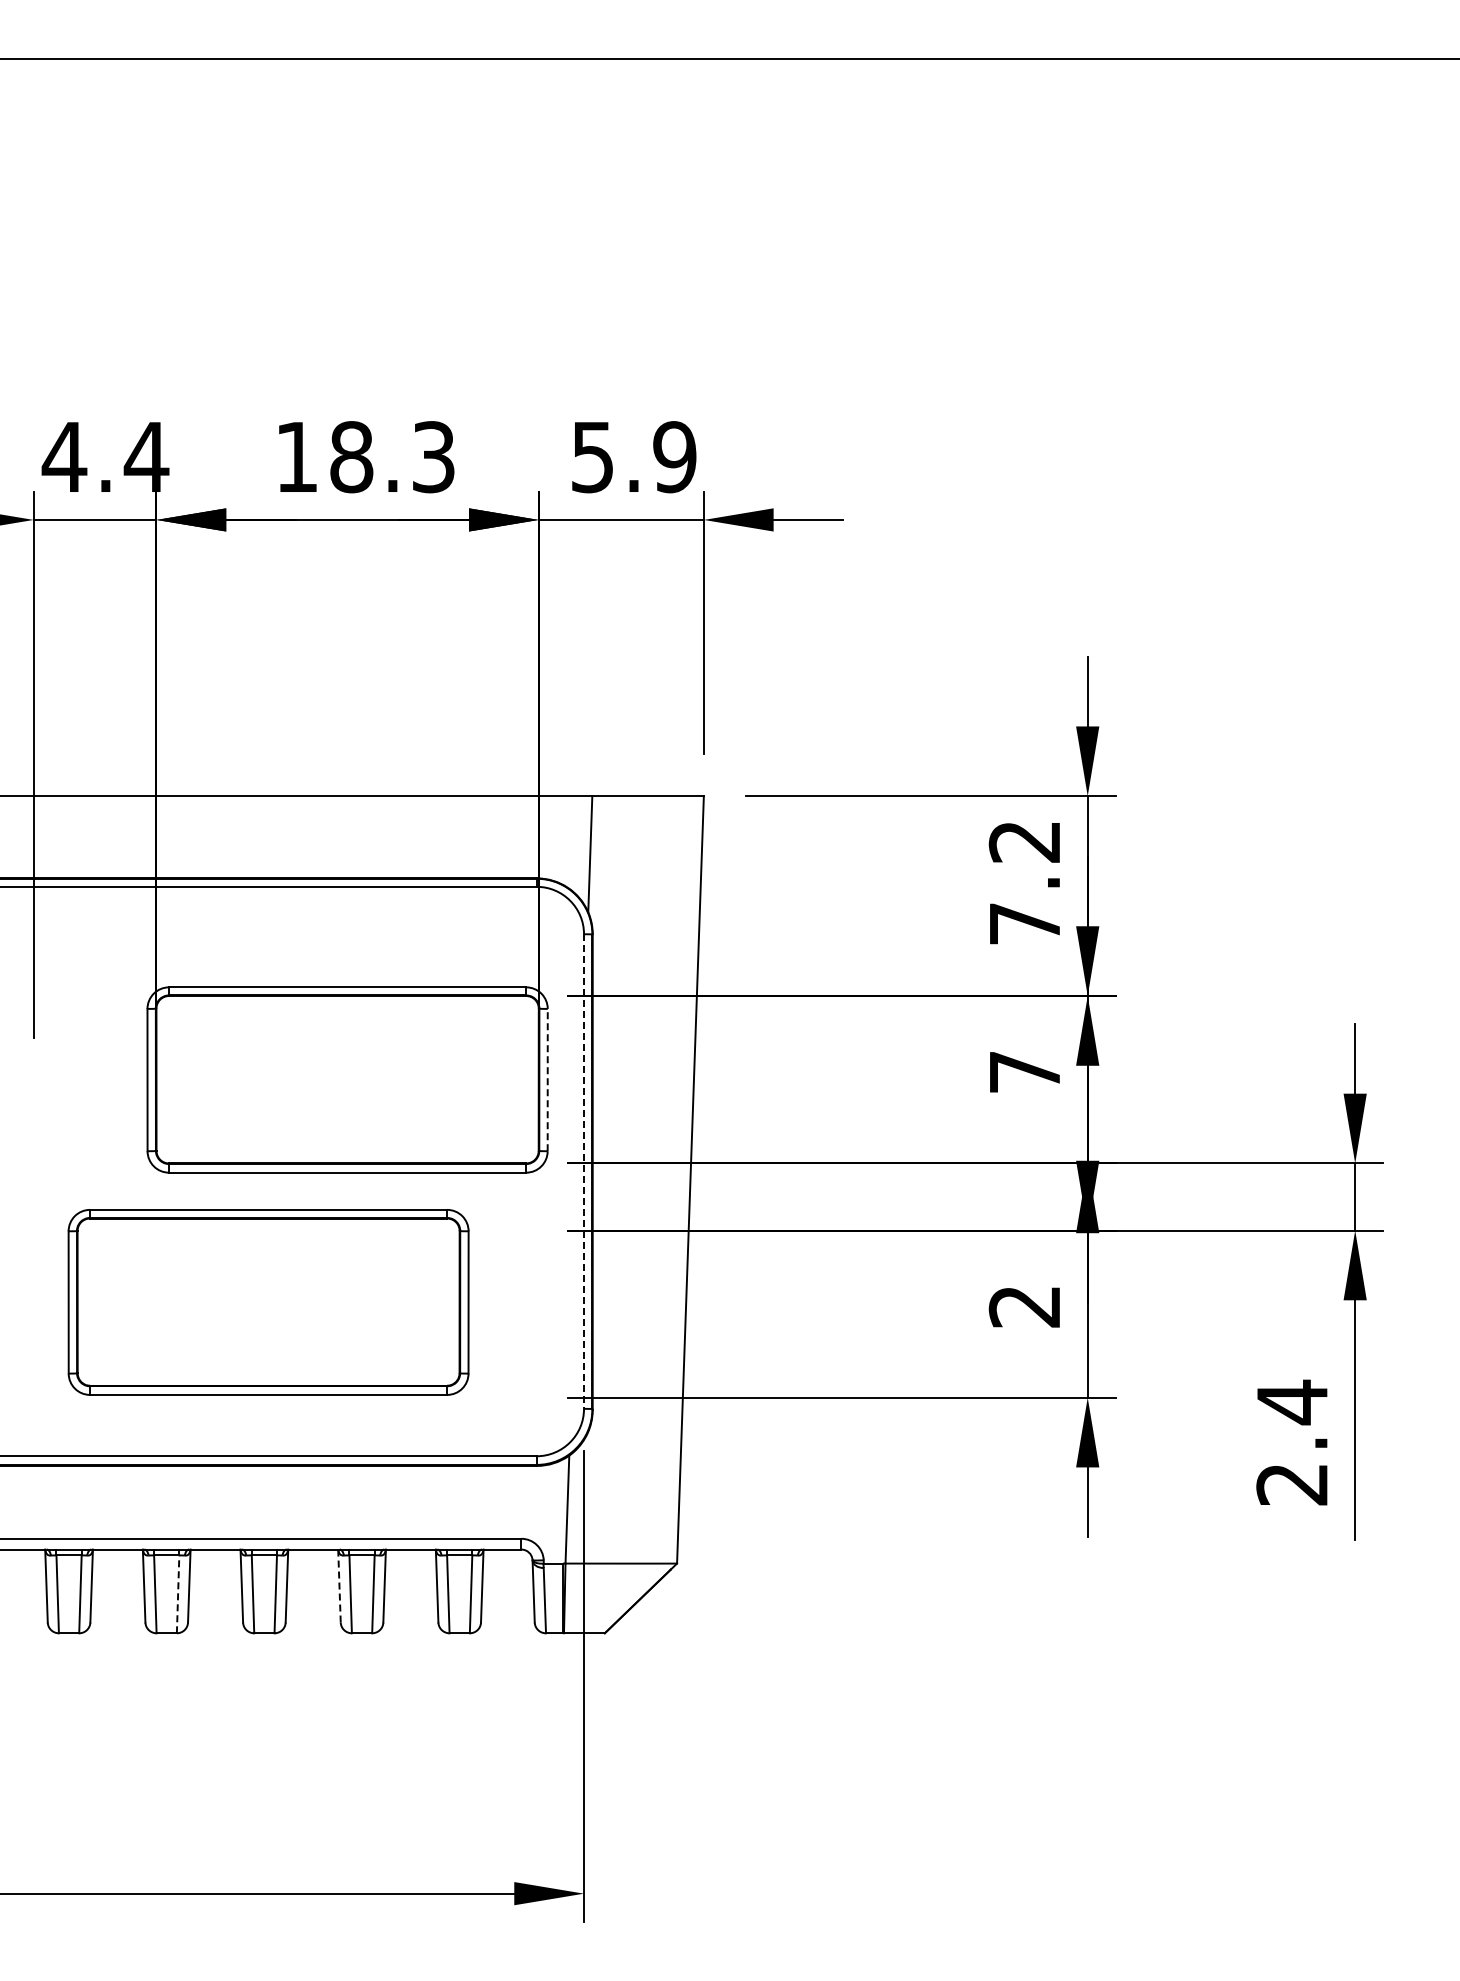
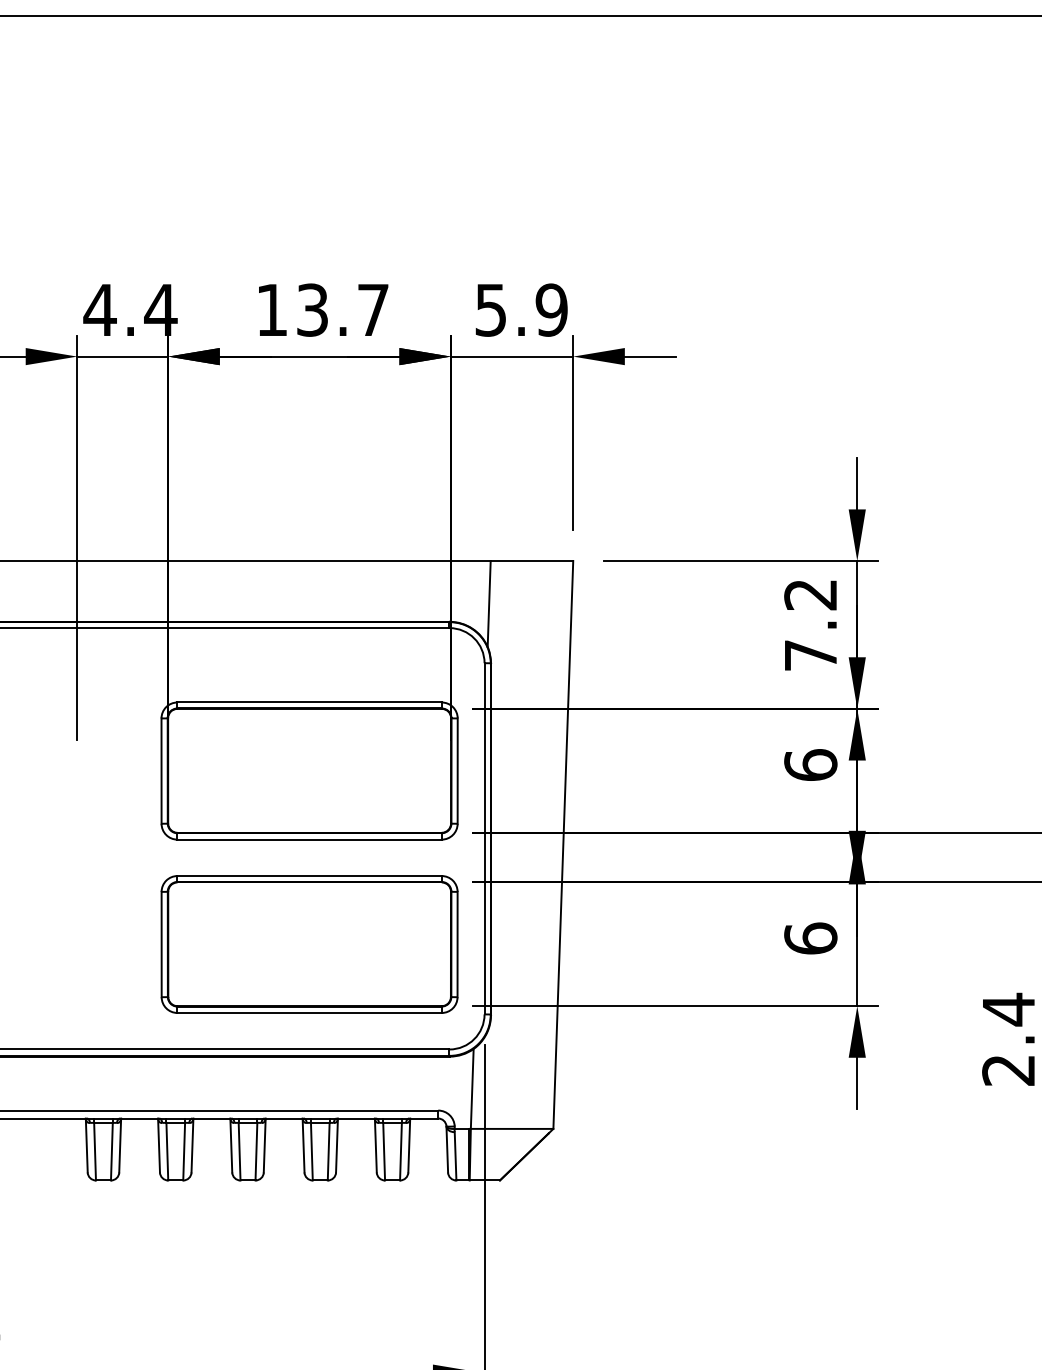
text: (392, 457) -> (342, 310), 18.3 -> 13.7
text: (1024, 1071) -> (810, 764), 7 -> 6
line: (547, 1079) -> (457, 770), dashed -> solid
line: (584, 1172) -> (484, 839), dashed -> solid
part: (268, 1302) -> (309, 944), moved
text: (1024, 1305) -> (810, 937), 2 -> 6
line: (339, 1585) -> (303, 1145), dashed -> solid
line: (178, 1594) -> (184, 1151), dashed -> solid

